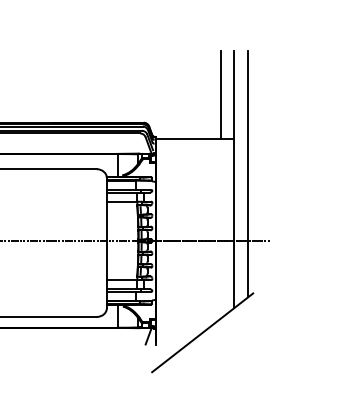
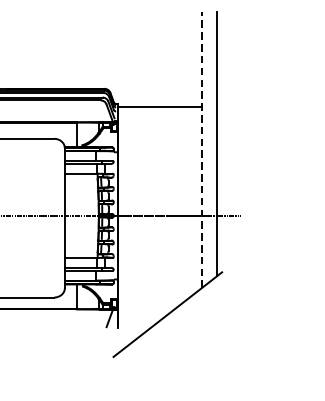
line: (220, 95) -> (187, 59), removed
line: (234, 179) -> (202, 149), solid -> dashed

